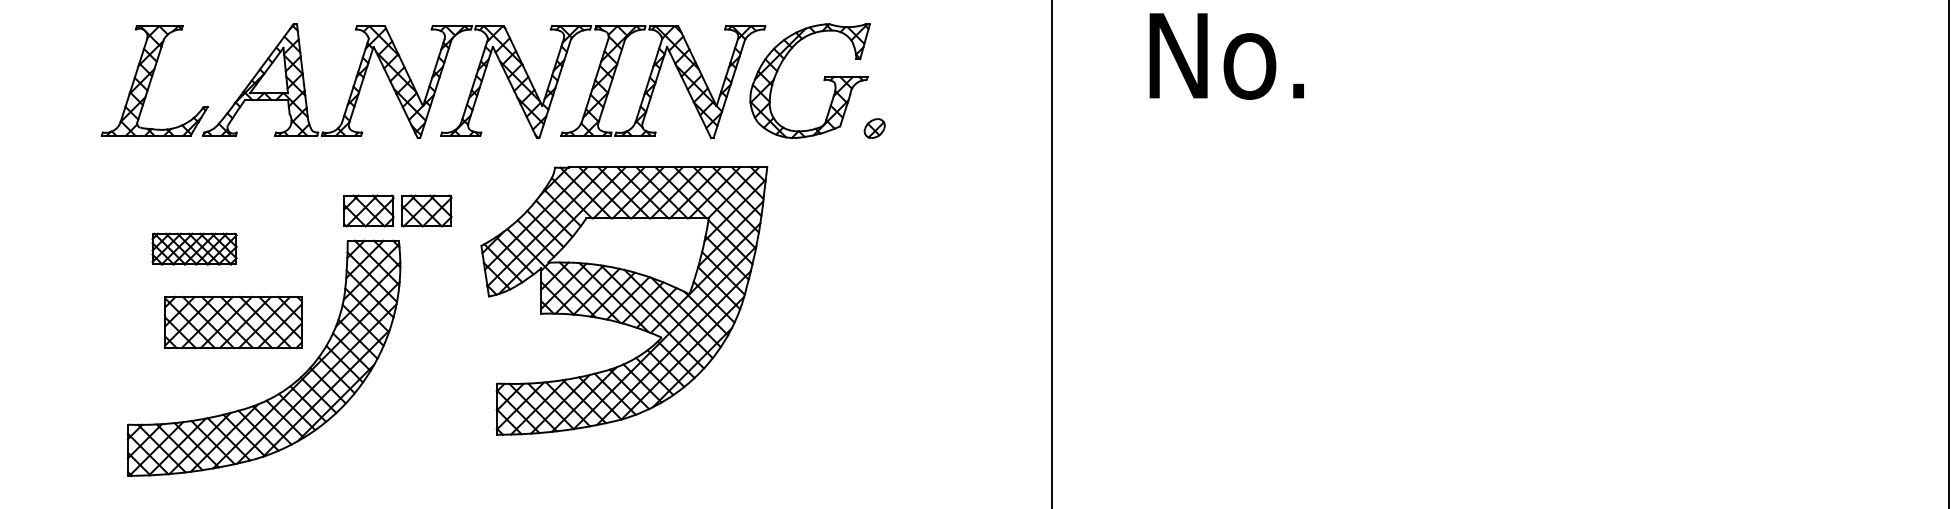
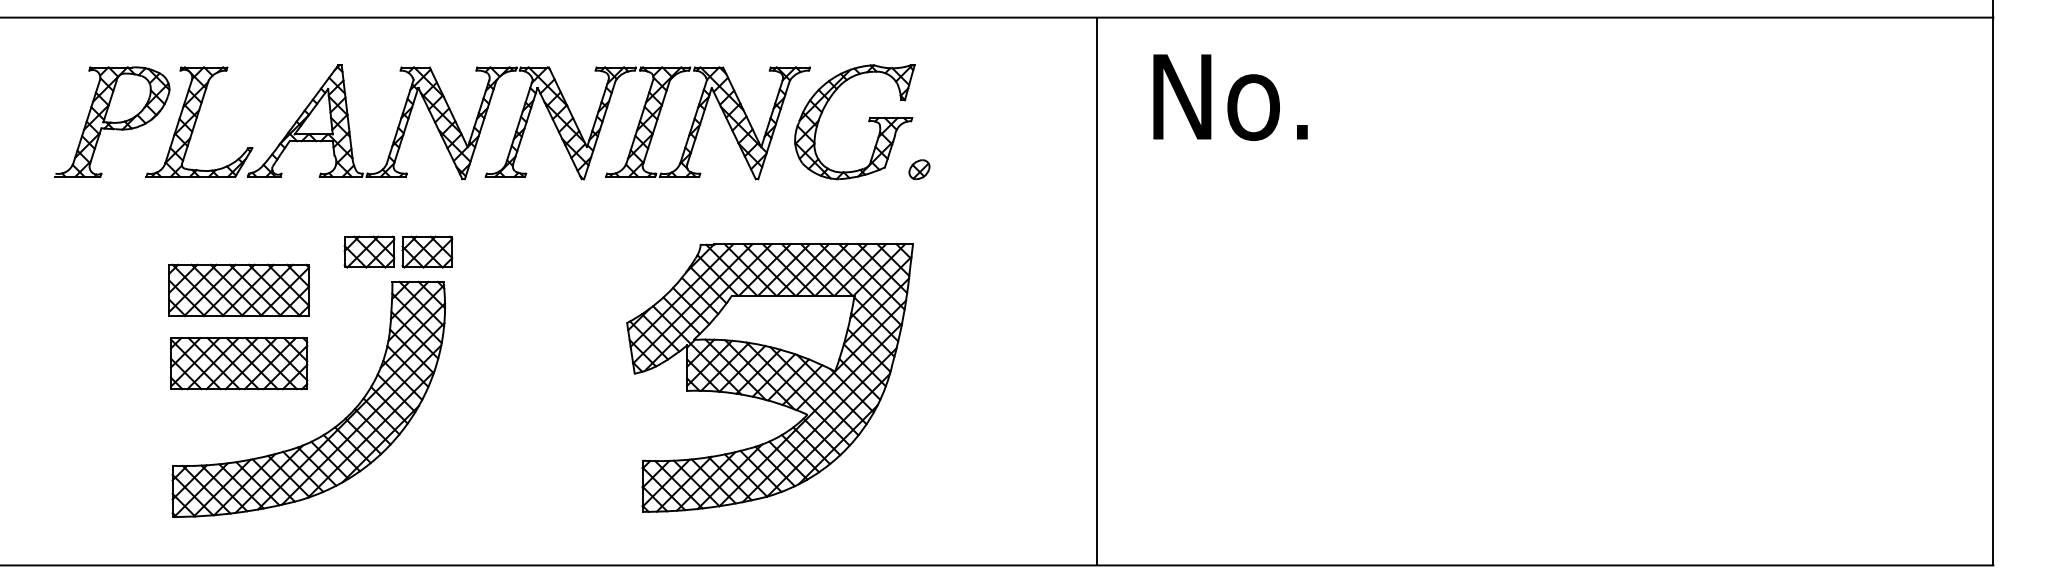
text: (1226, 56) -> (1230, 97), moved
part: (67, 80) -> (112, 121), added
part: (397, 210) -> (398, 251), moved
part: (194, 248) -> (239, 289), size x1.67
part: (623, 300) -> (769, 377), moved
part: (232, 322) -> (238, 363), moved

